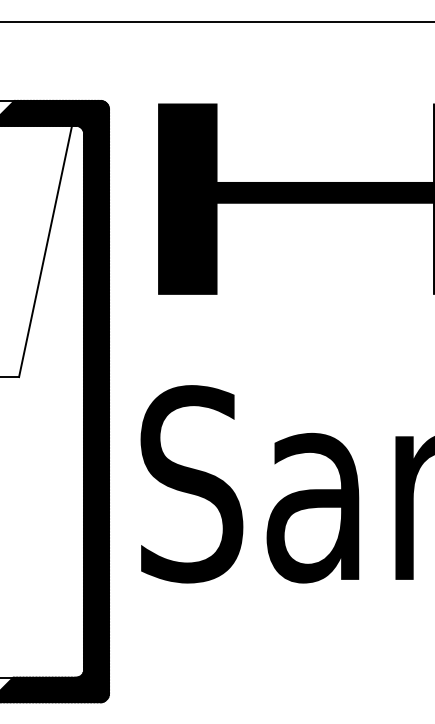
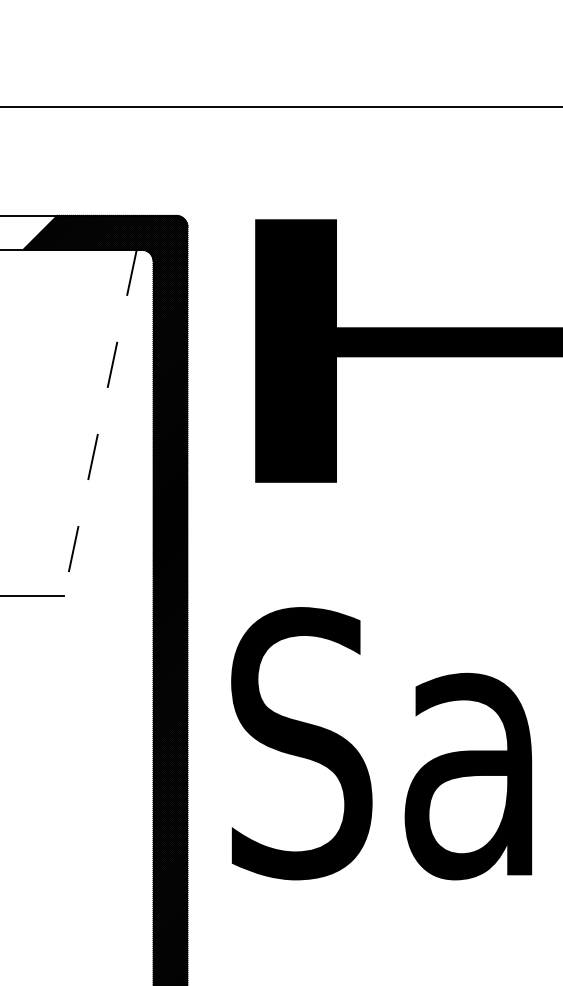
line: (45, 251) -> (100, 423), solid -> dashed

